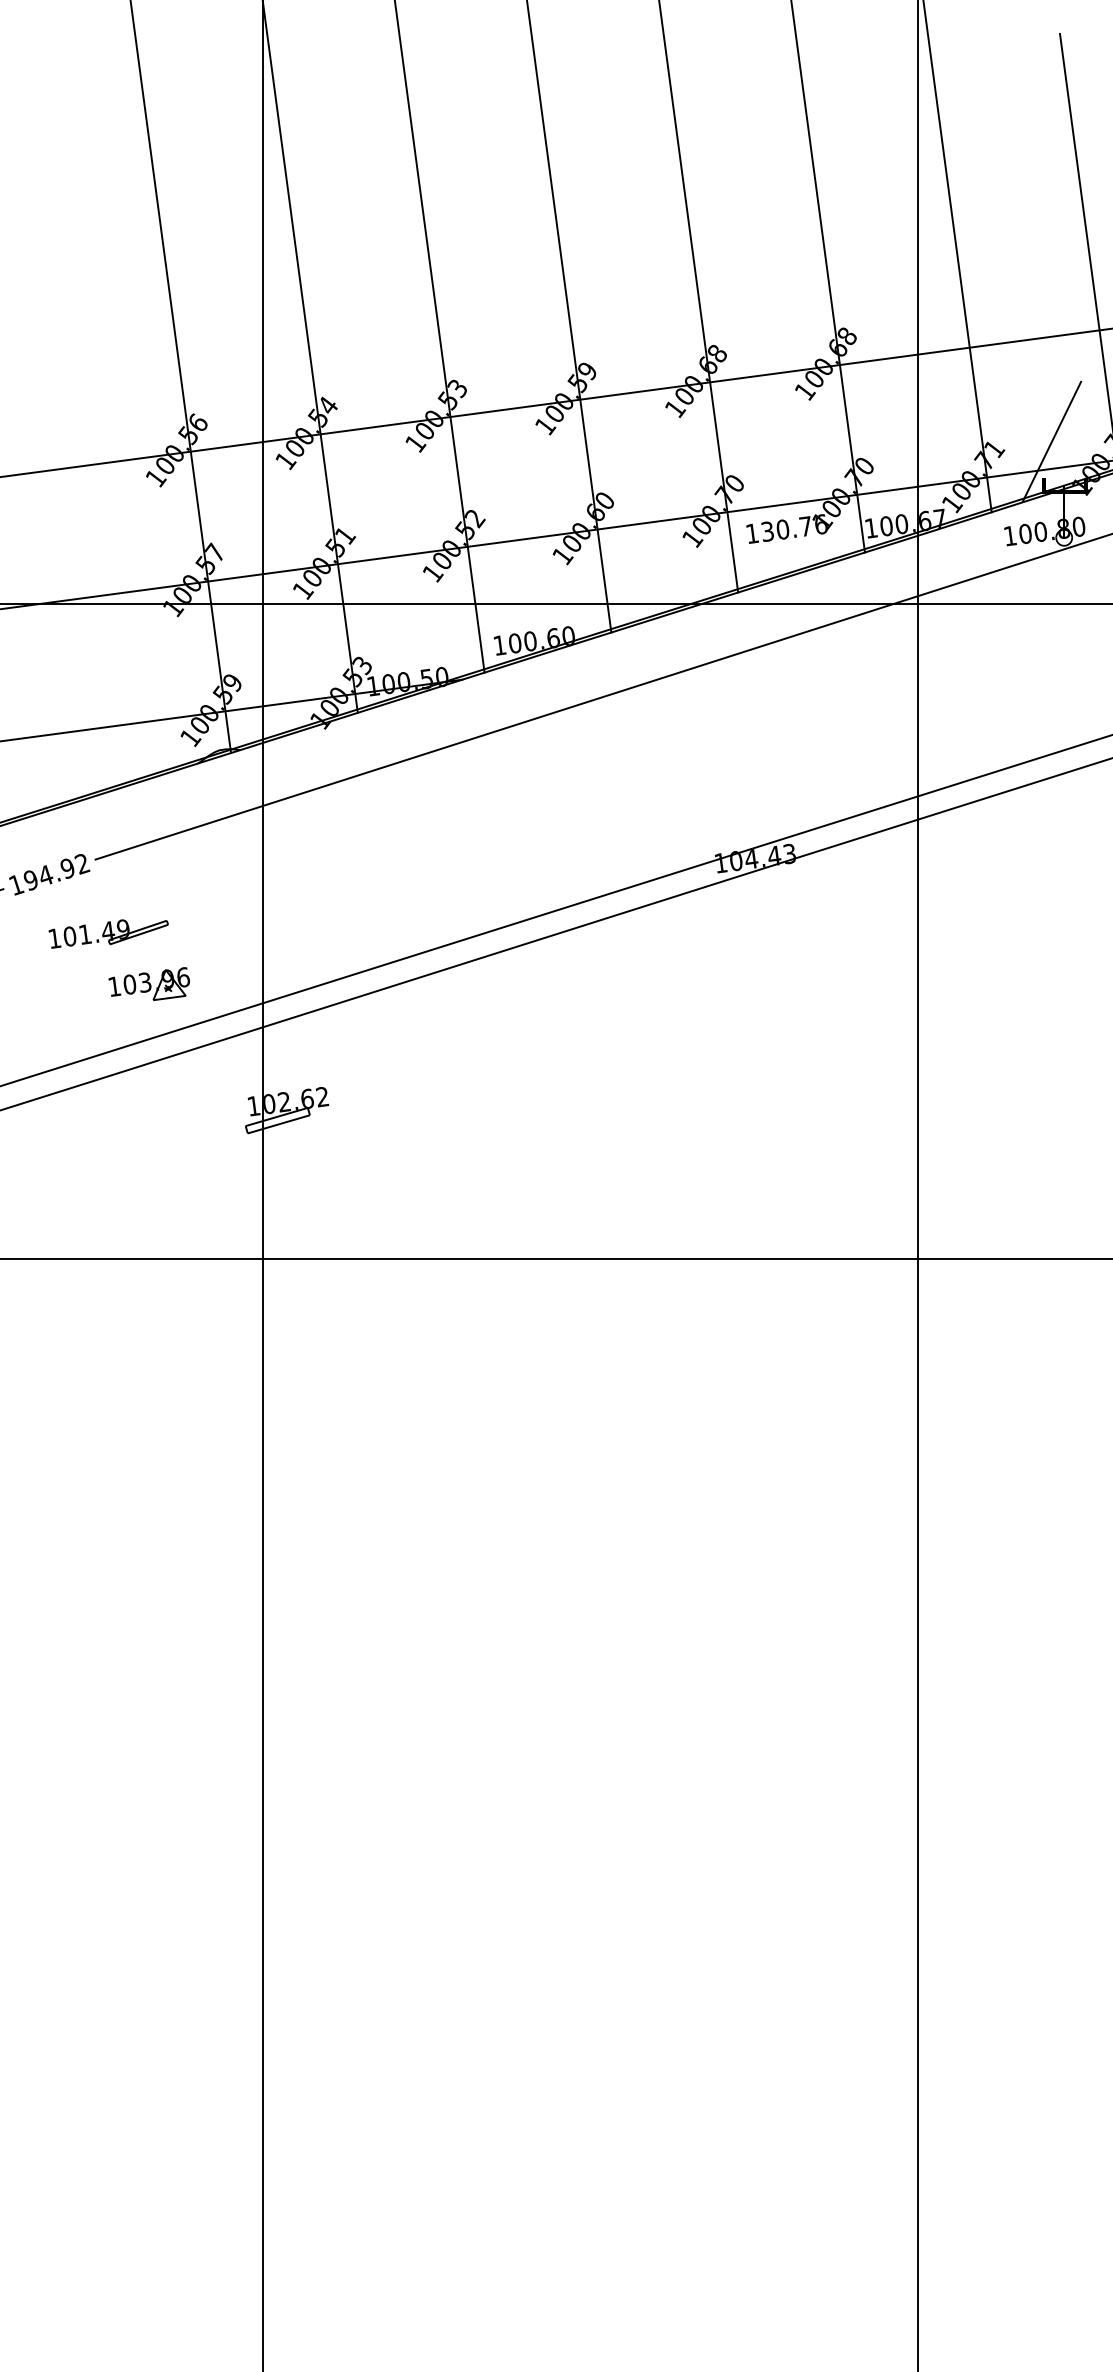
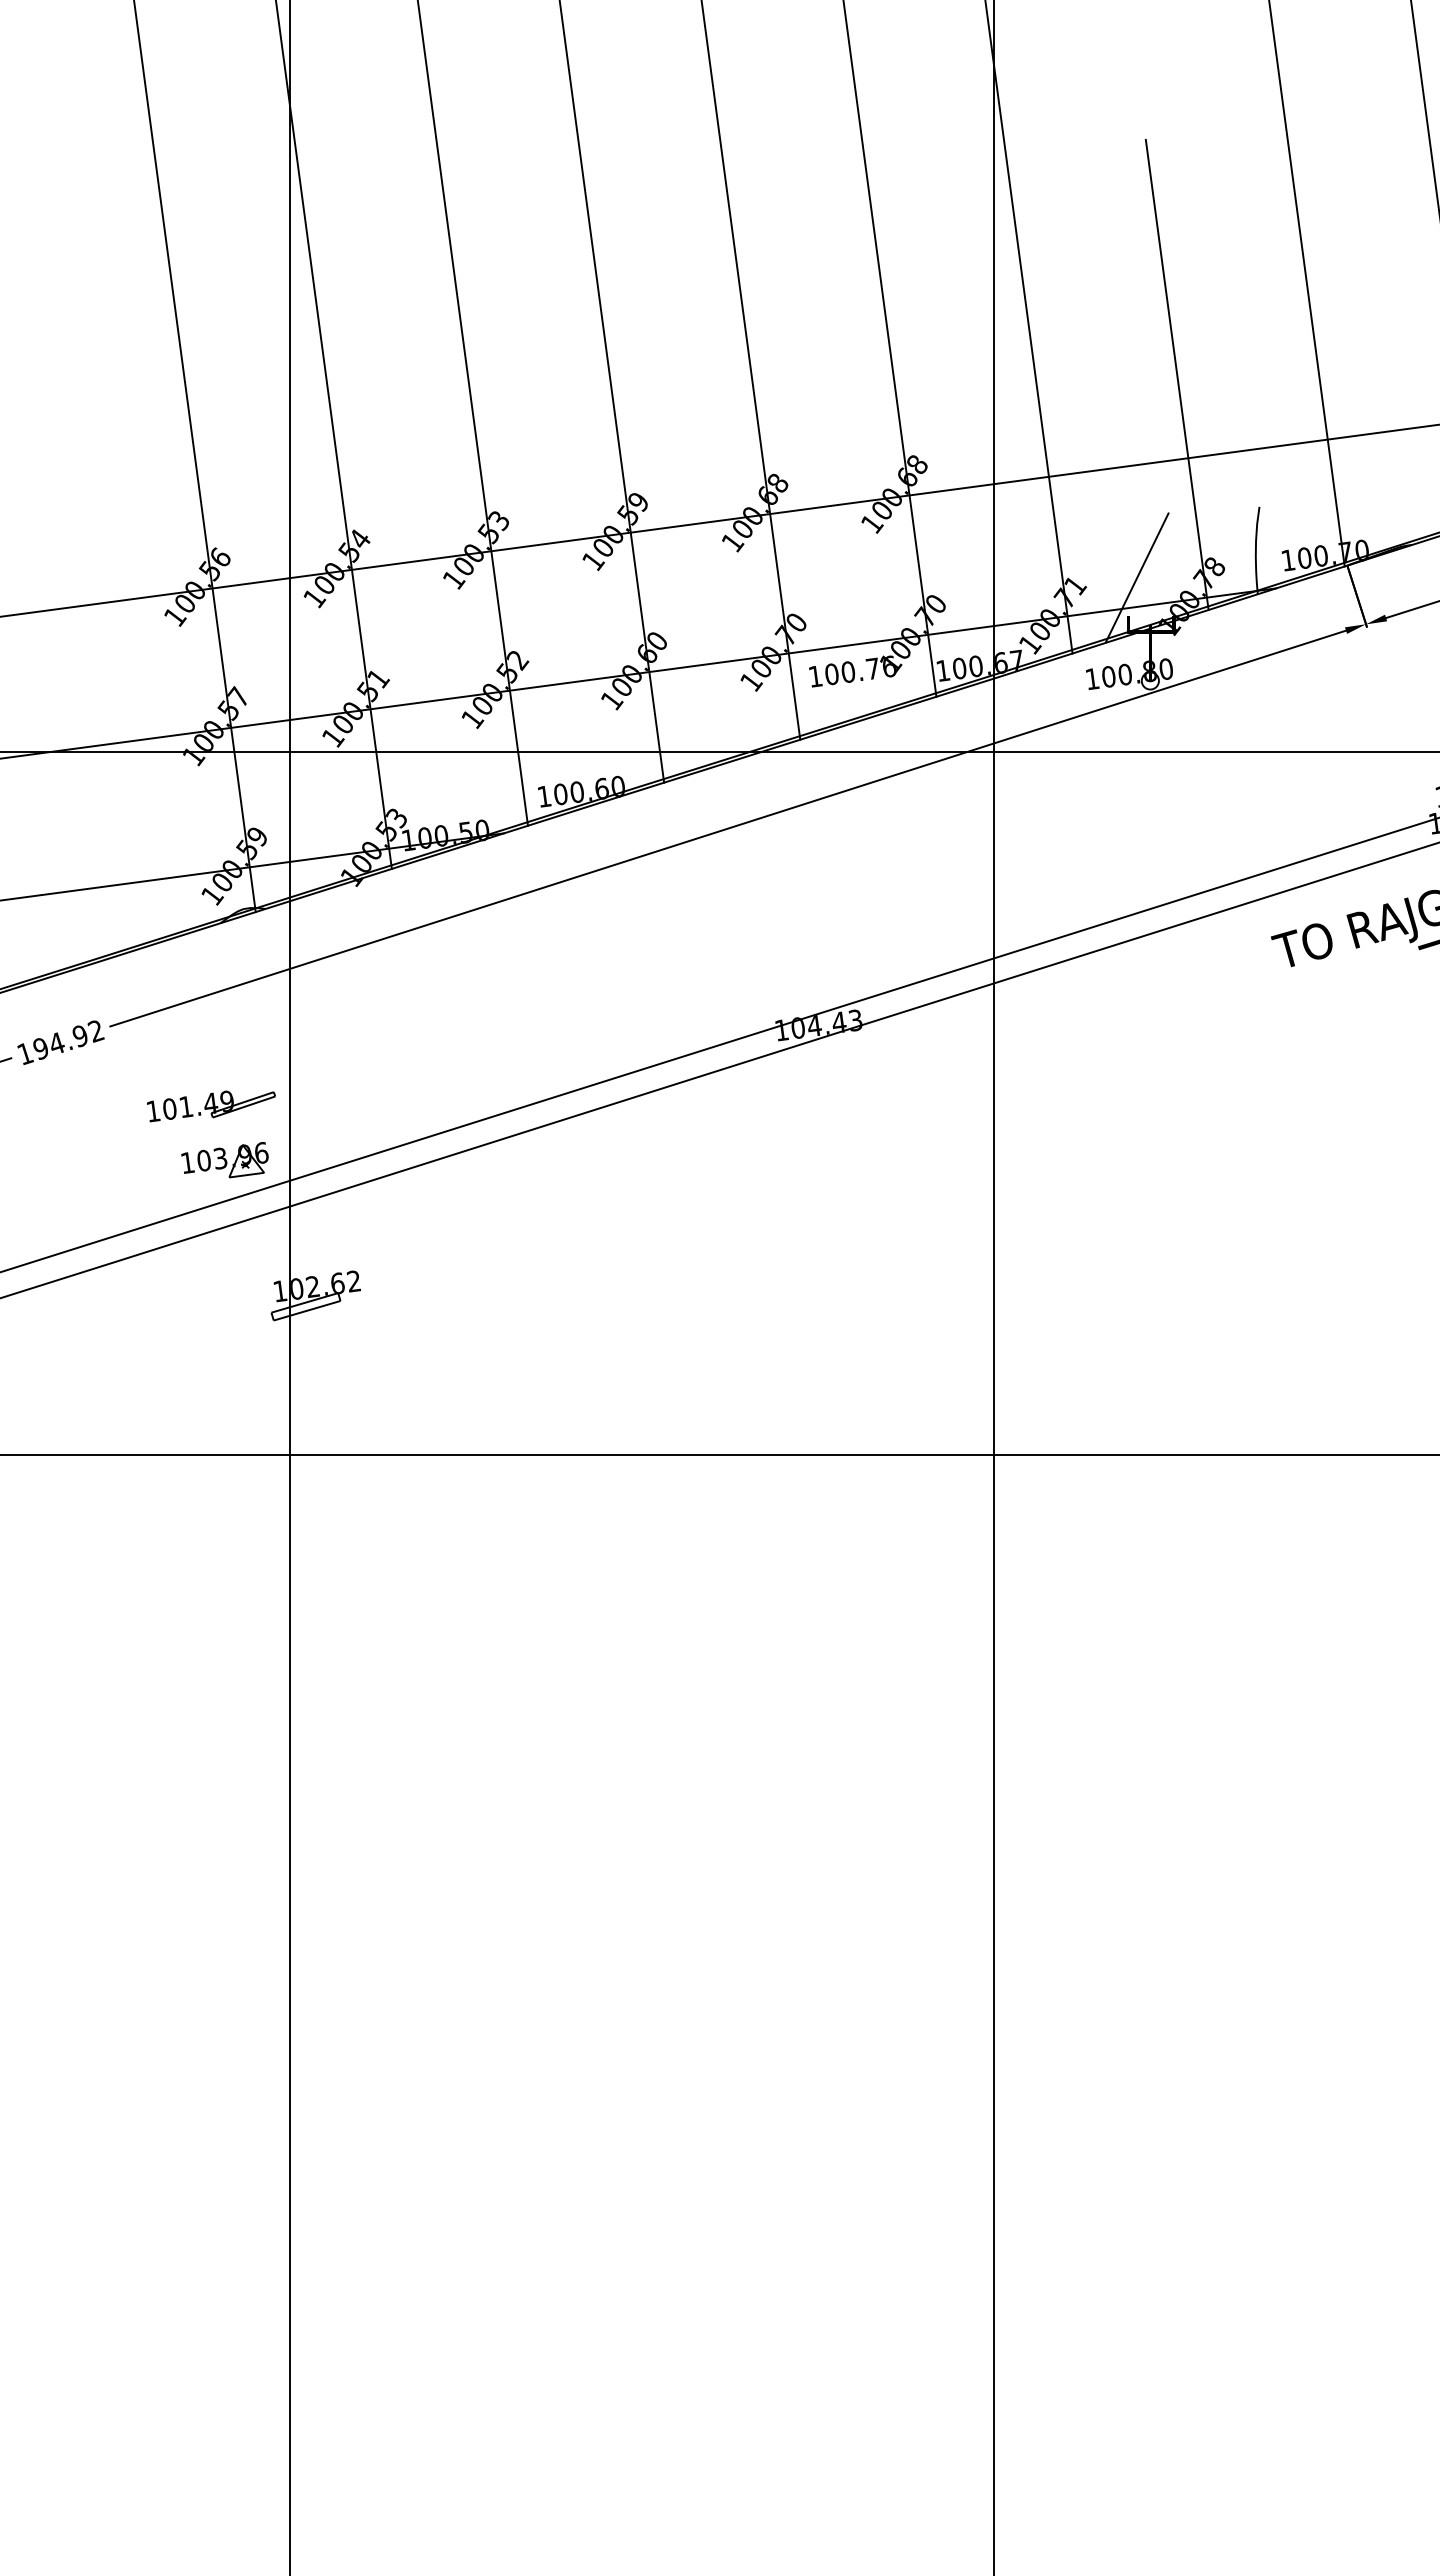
text: (767, 531) -> (831, 674), 130.76 -> 100.76
part: (108, 934) -> (211, 1106), moved
part: (148, 984) -> (224, 1160), moved

